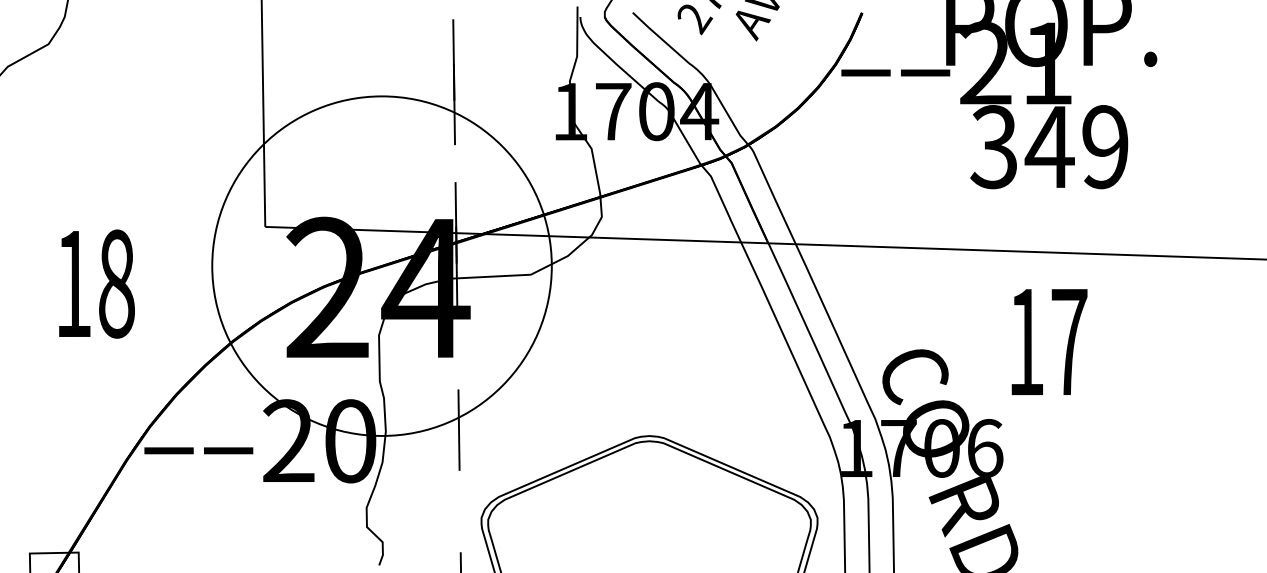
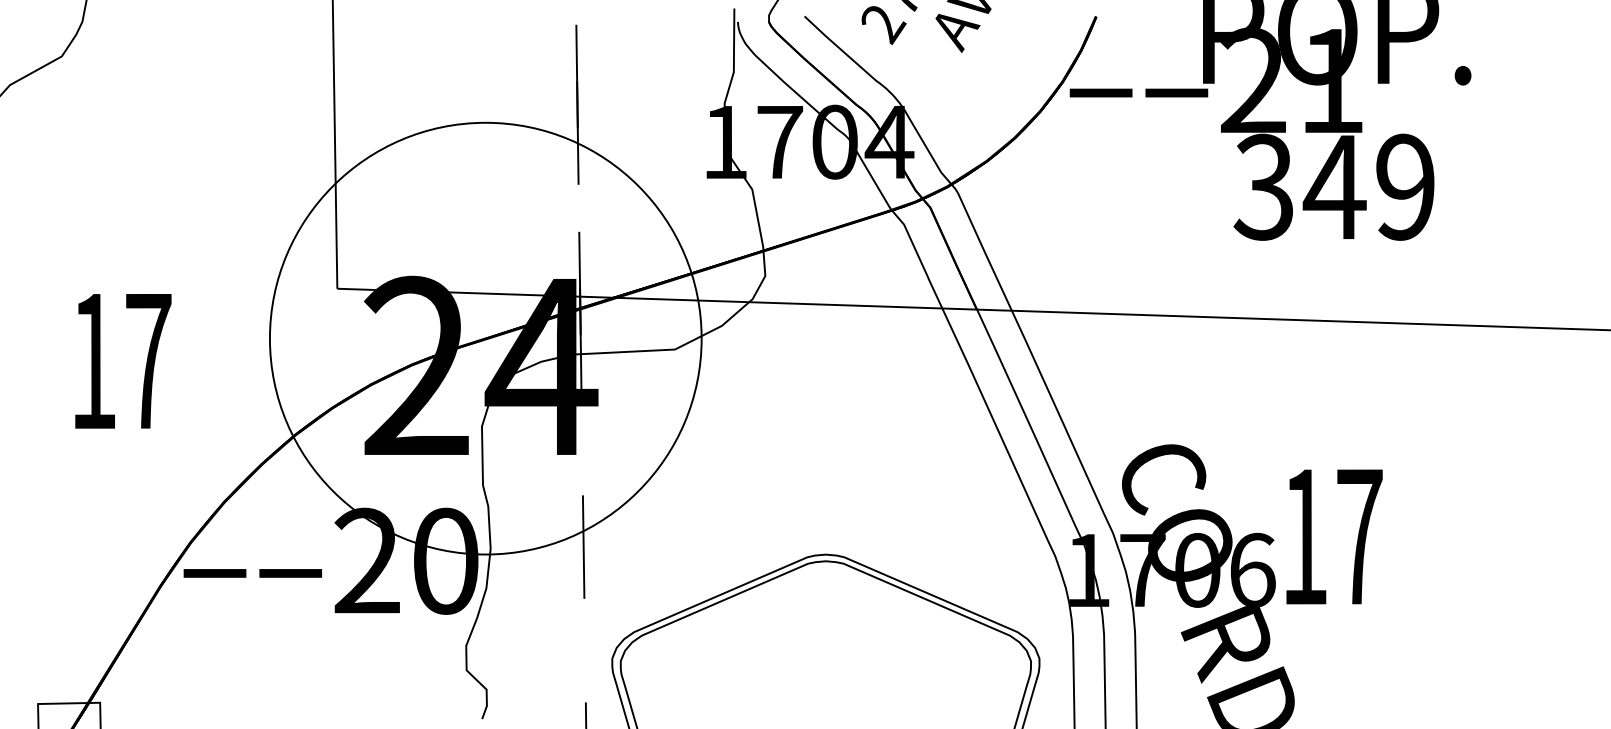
text: (116, 283) -> (148, 360), 18 -> 17
text: (1049, 341) -> (1334, 536), moved

